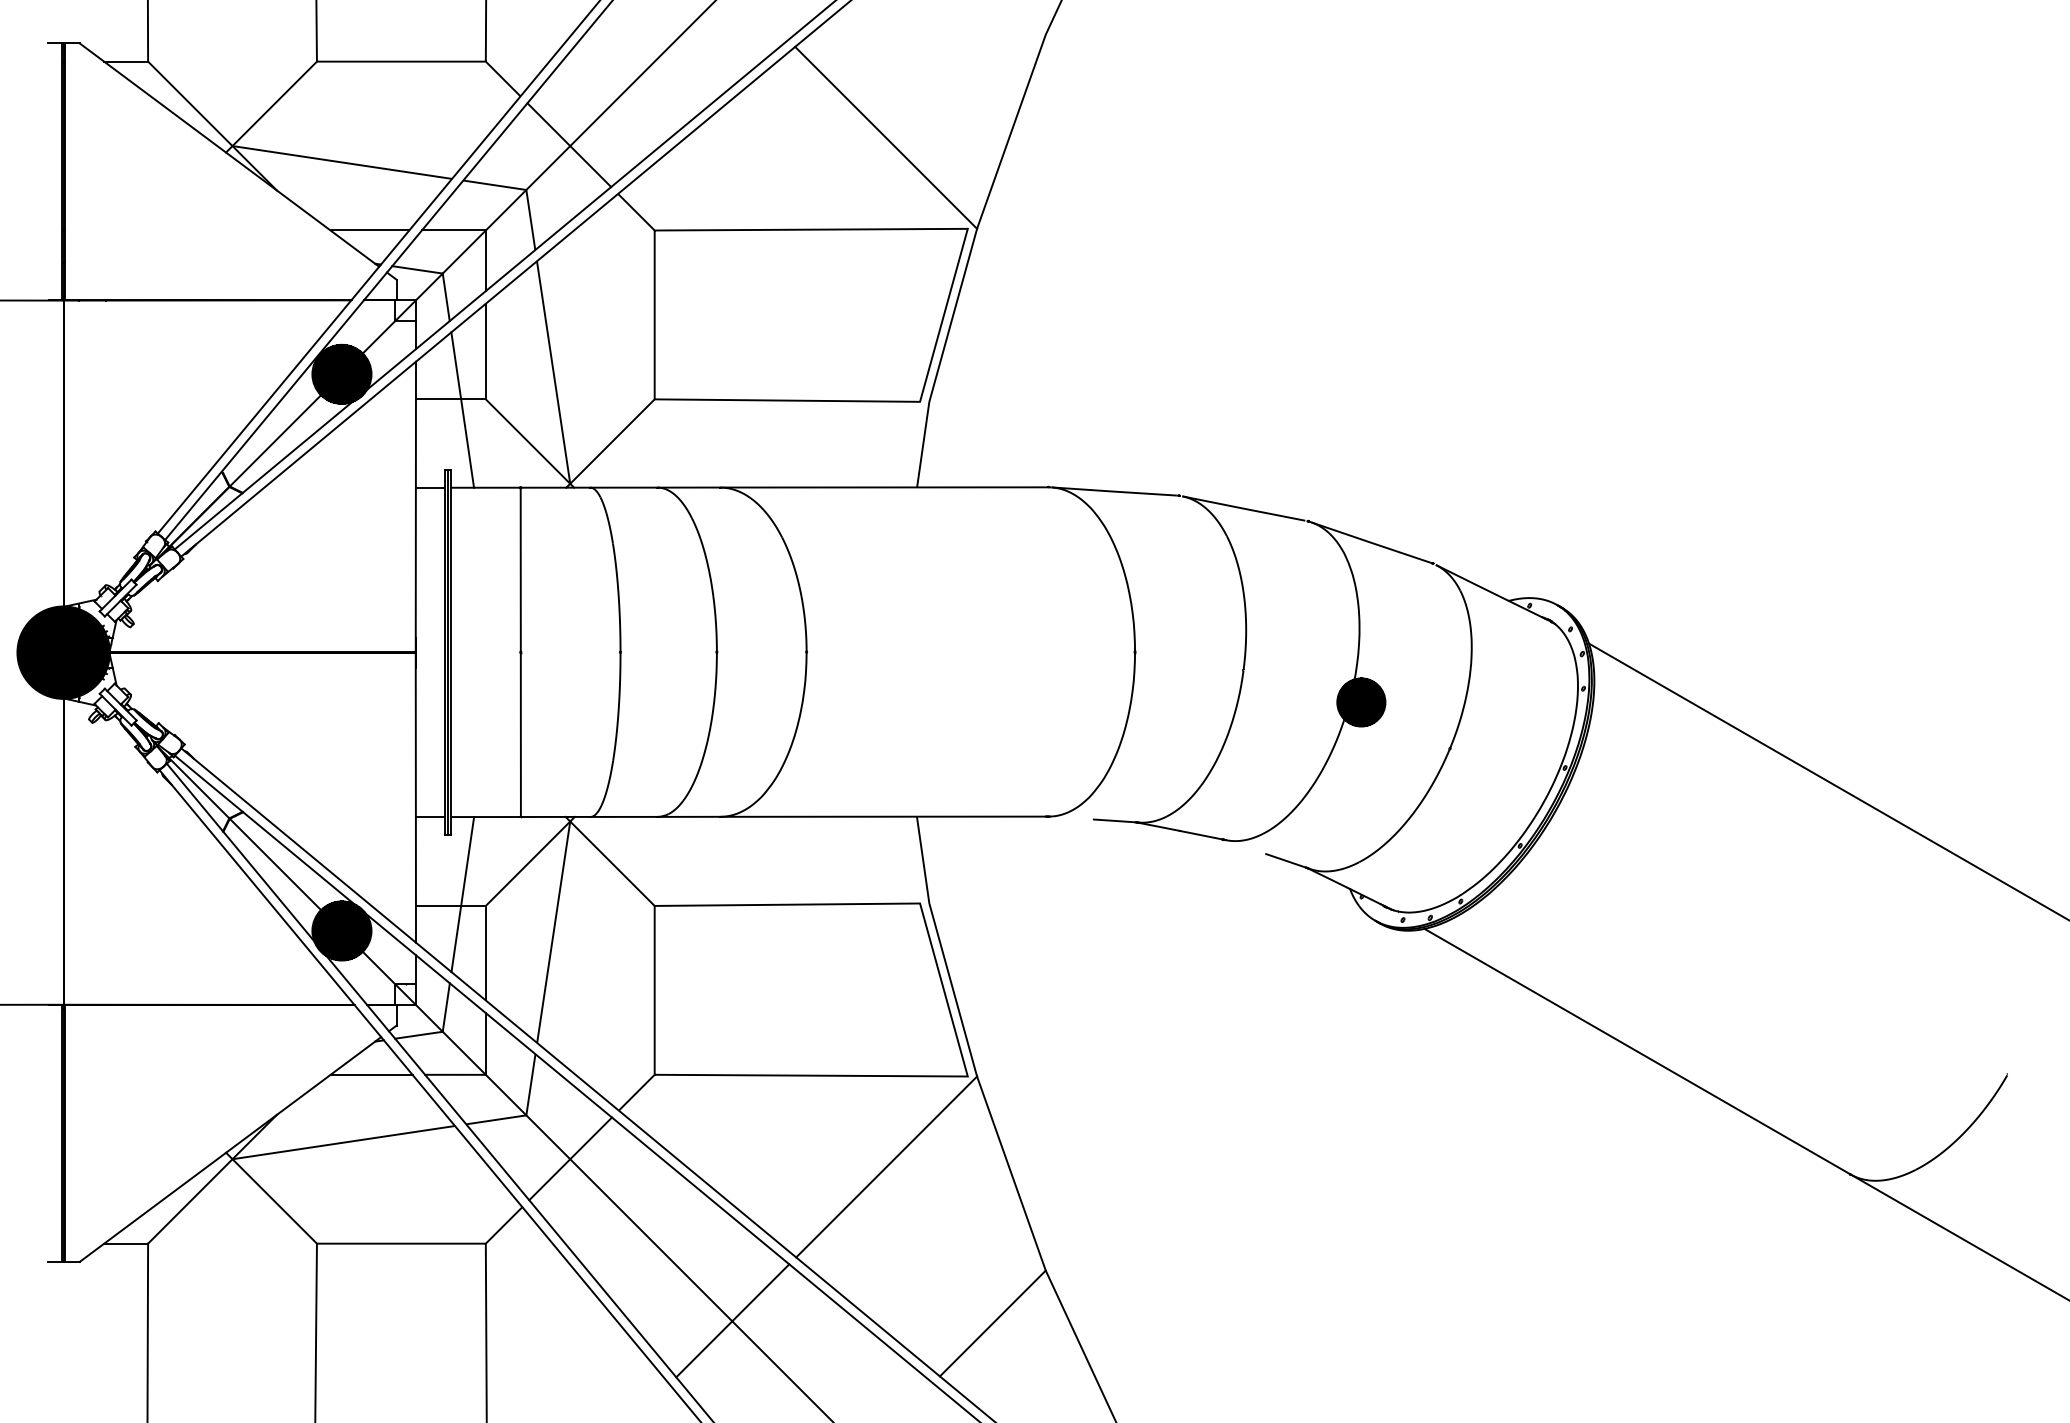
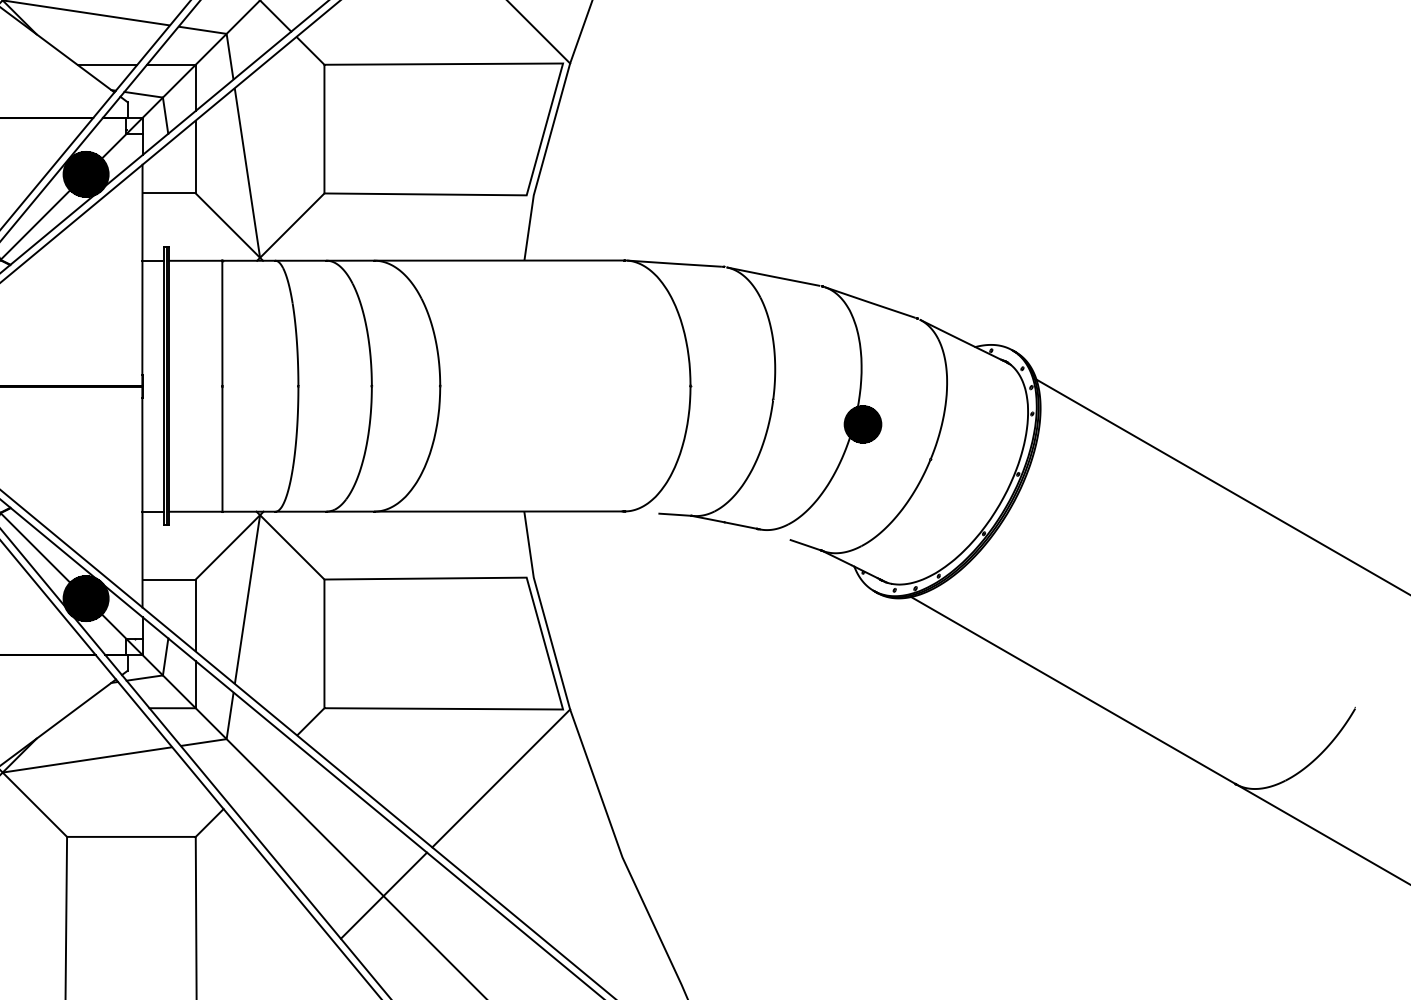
line: (462, 409) -> (177, 201), removed
line: (462, 894) -> (177, 570), removed
line: (371, 1074) -> (108, 707), removed
line: (570, 1158) -> (260, 772), removed
line: (992, 1323) -> (581, 897), removed

